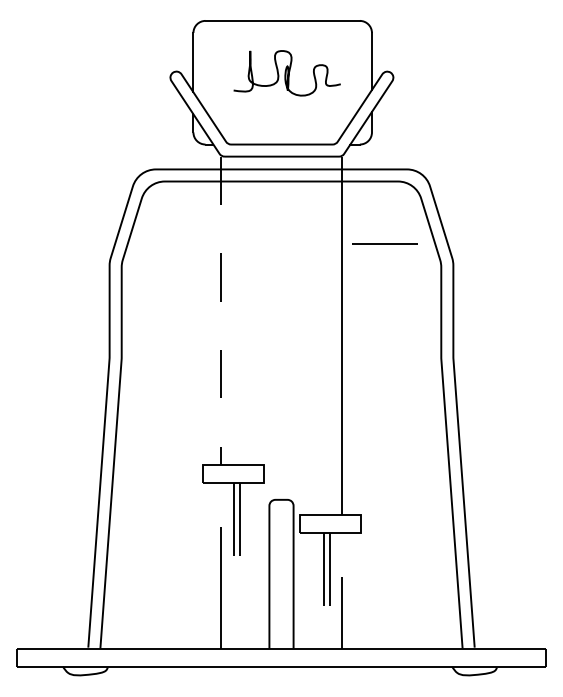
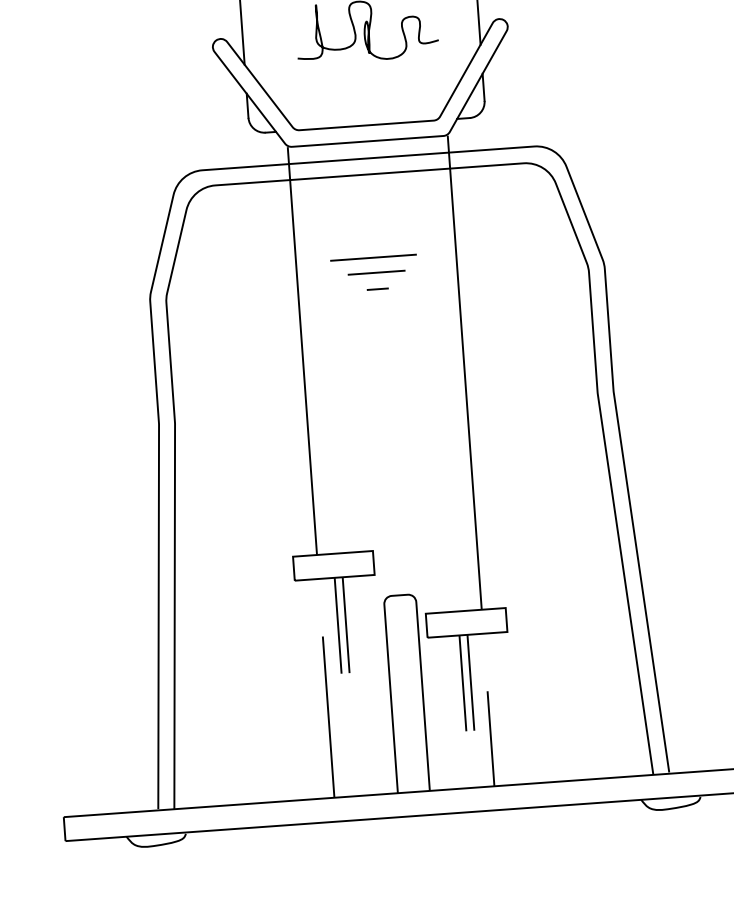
line: (384, 243) -> (372, 256), moved
line: (281, 255) -> (376, 272), added
line: (281, 267) -> (377, 288), added
line: (221, 311) -> (302, 351), dashed -> solid

